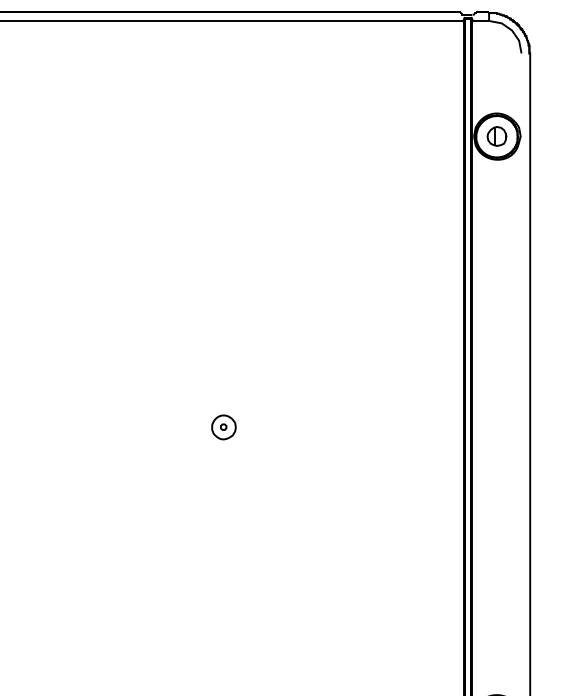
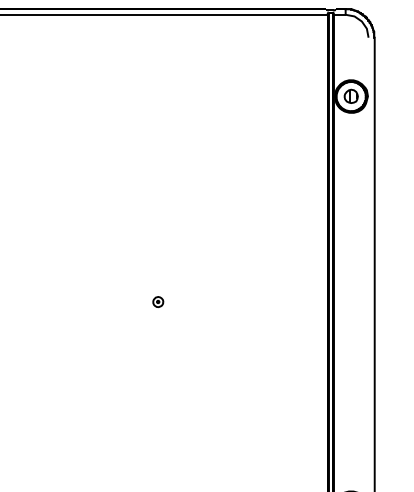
part: (224, 426) -> (158, 301), size x0.6

